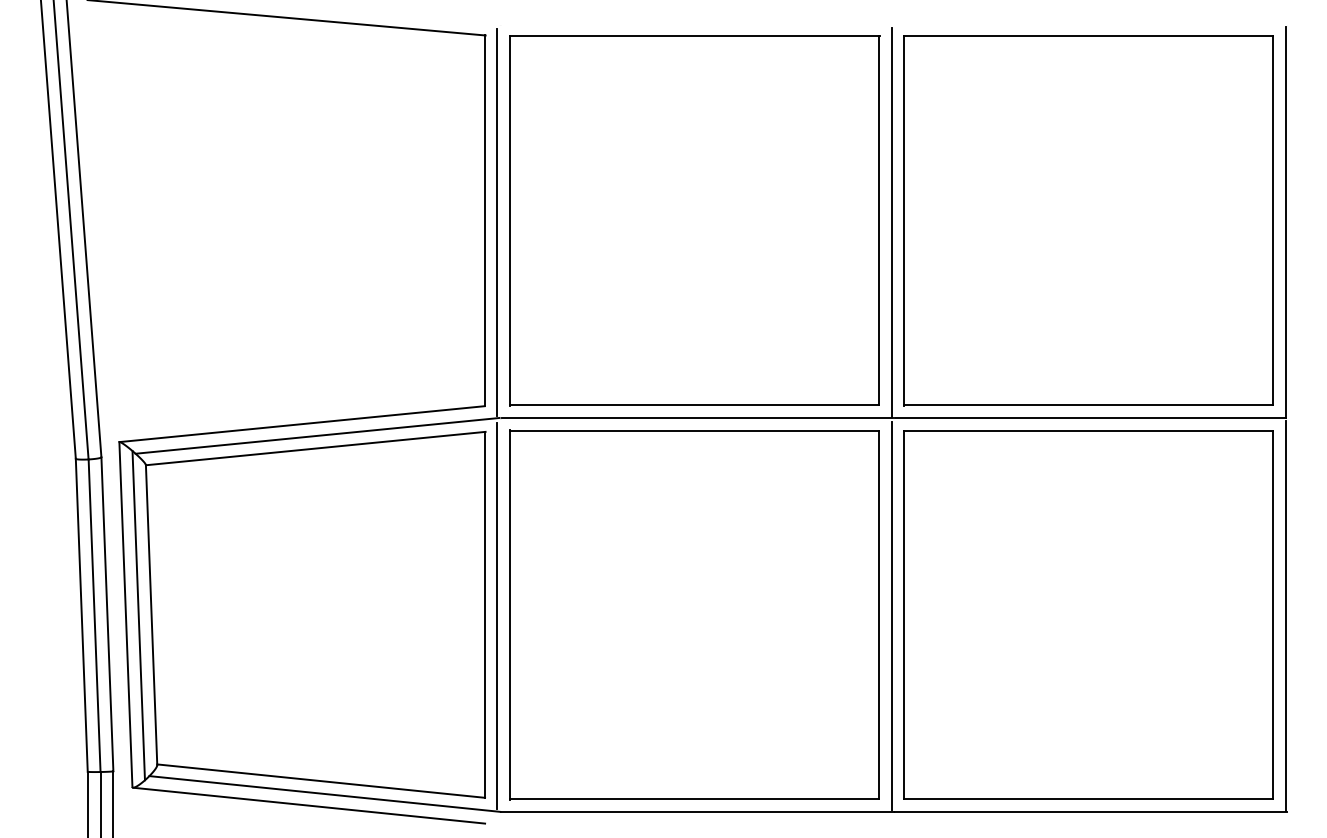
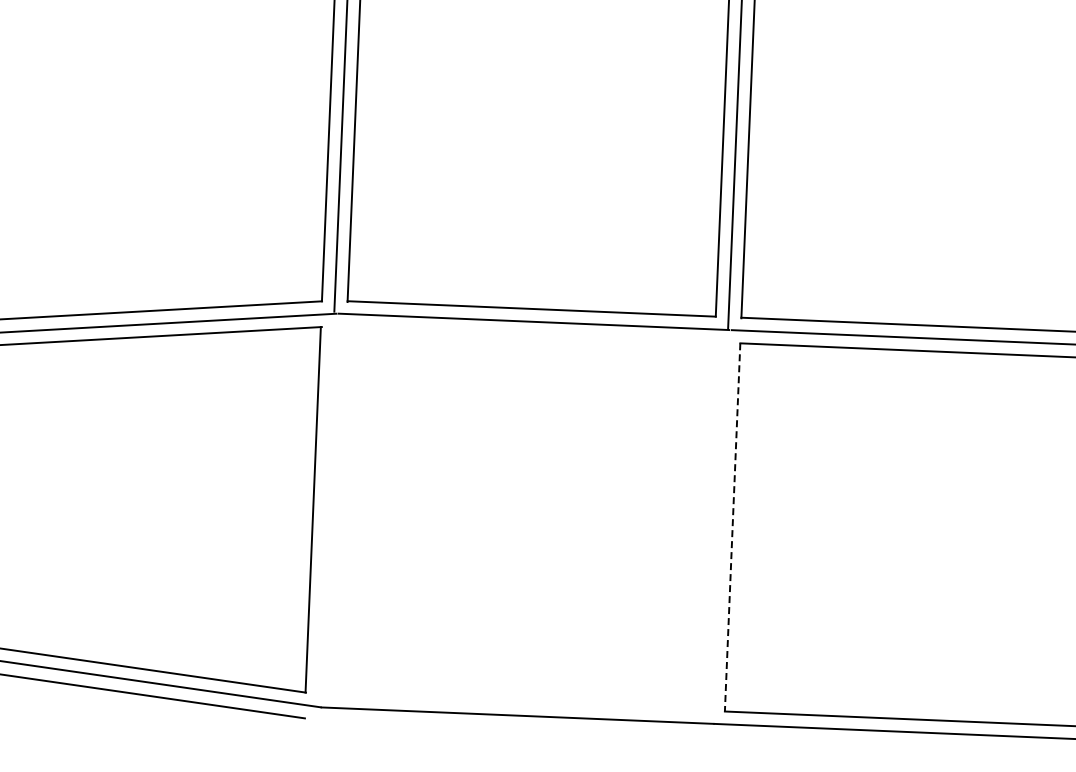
part: (694, 614) -> (522, 518), removed
line: (497, 615) -> (326, 510), removed
line: (891, 615) -> (719, 527), removed
line: (904, 615) -> (732, 528), solid -> dashed

